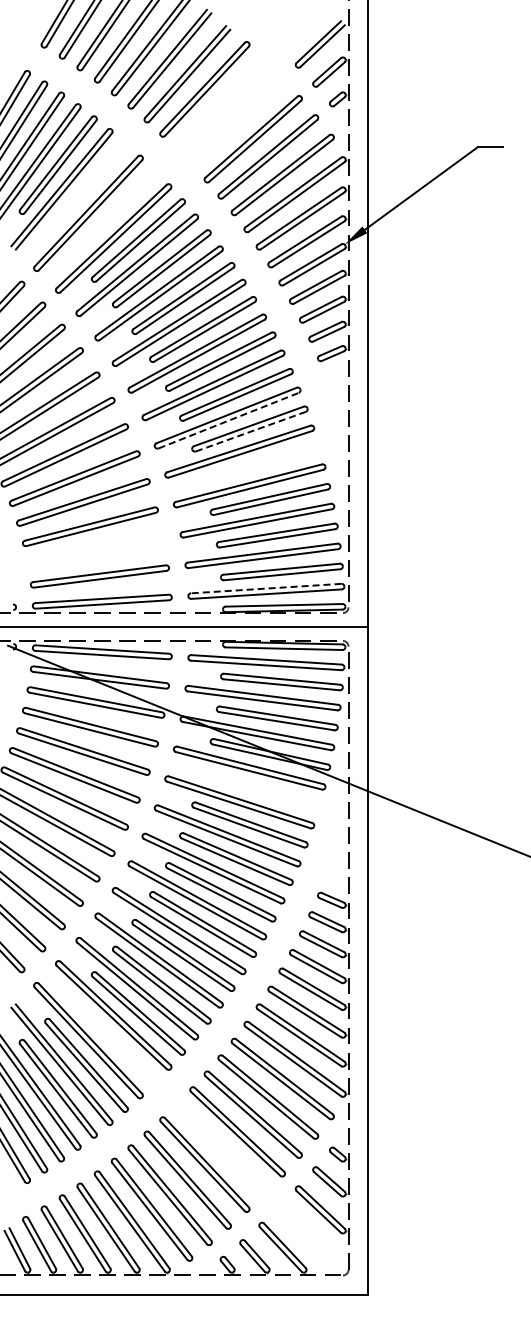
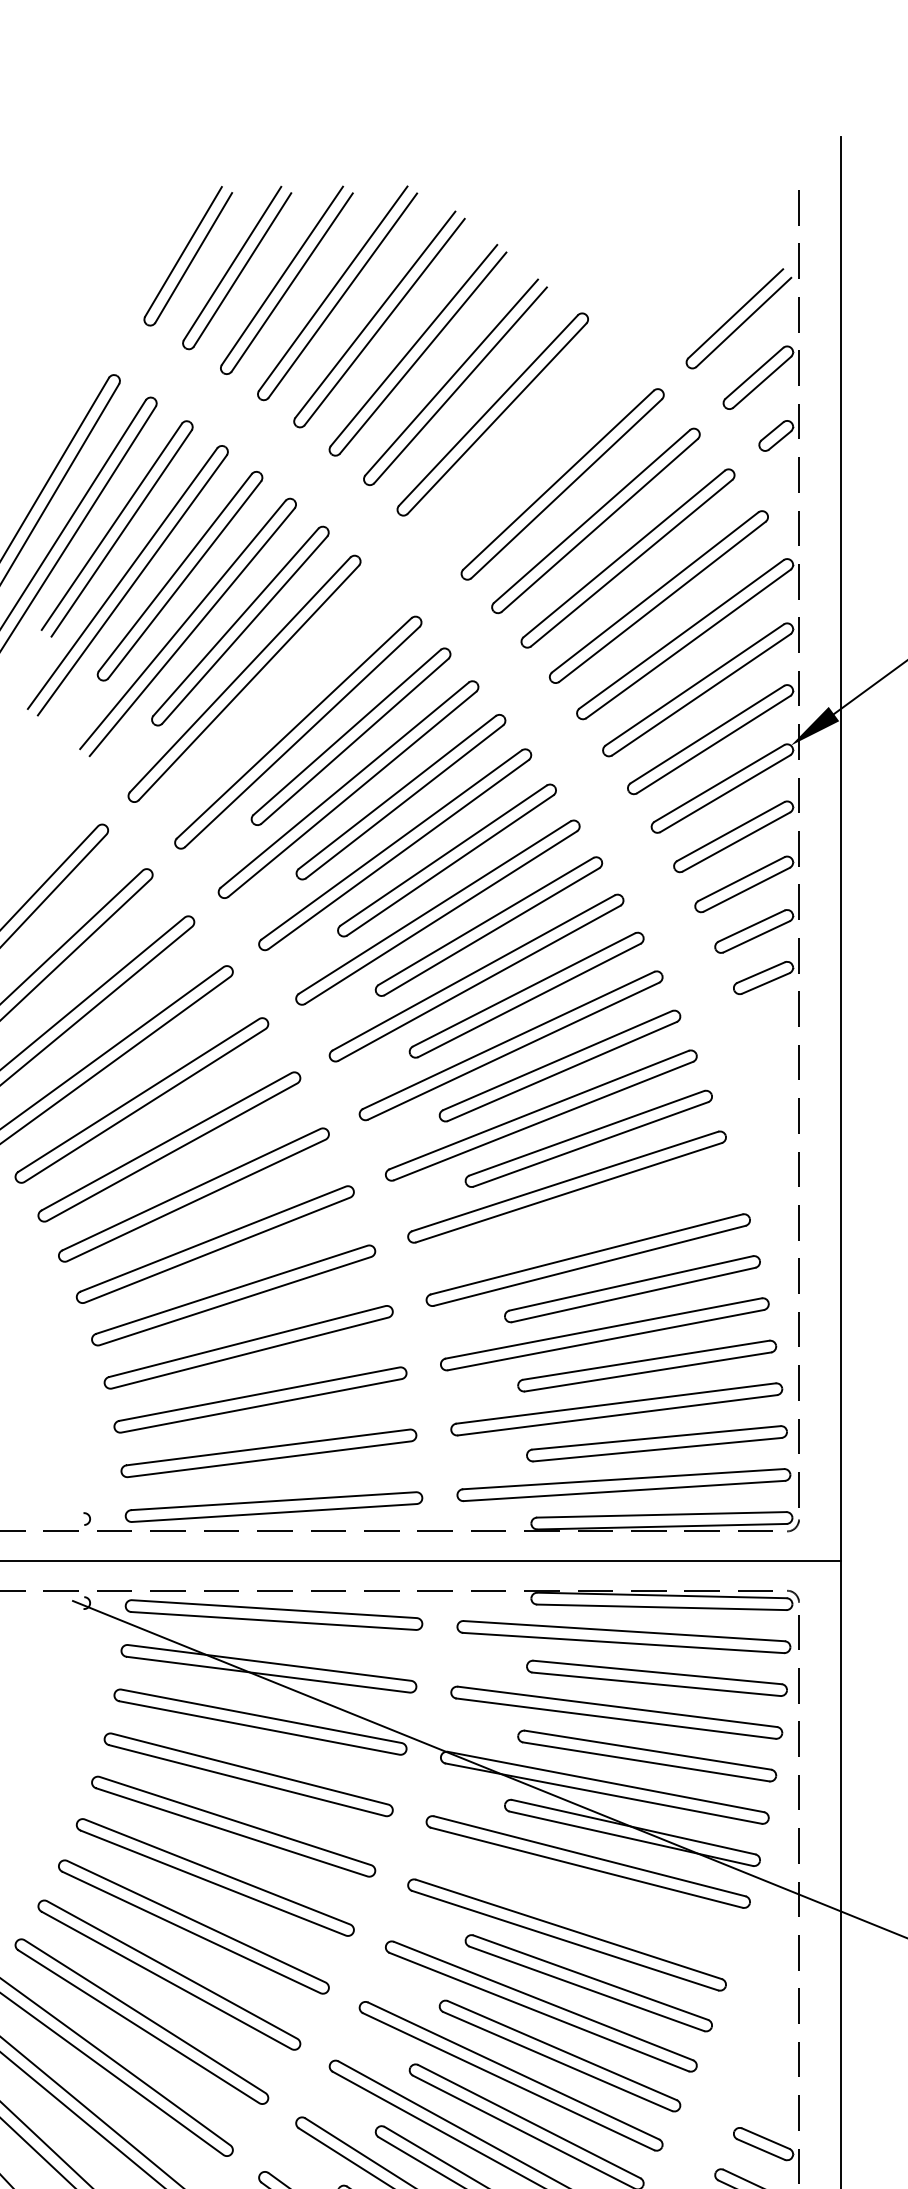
part: (237, 121) -> (562, 483), added
part: (86, 188) -> (240, 625), added
line: (229, 420) -> (545, 1120), dashed -> solid
line: (251, 431) -> (592, 1144), dashed -> solid
curve: (95, 549) -> (259, 1395), added
line: (266, 588) -> (624, 1478), dashed -> solid

